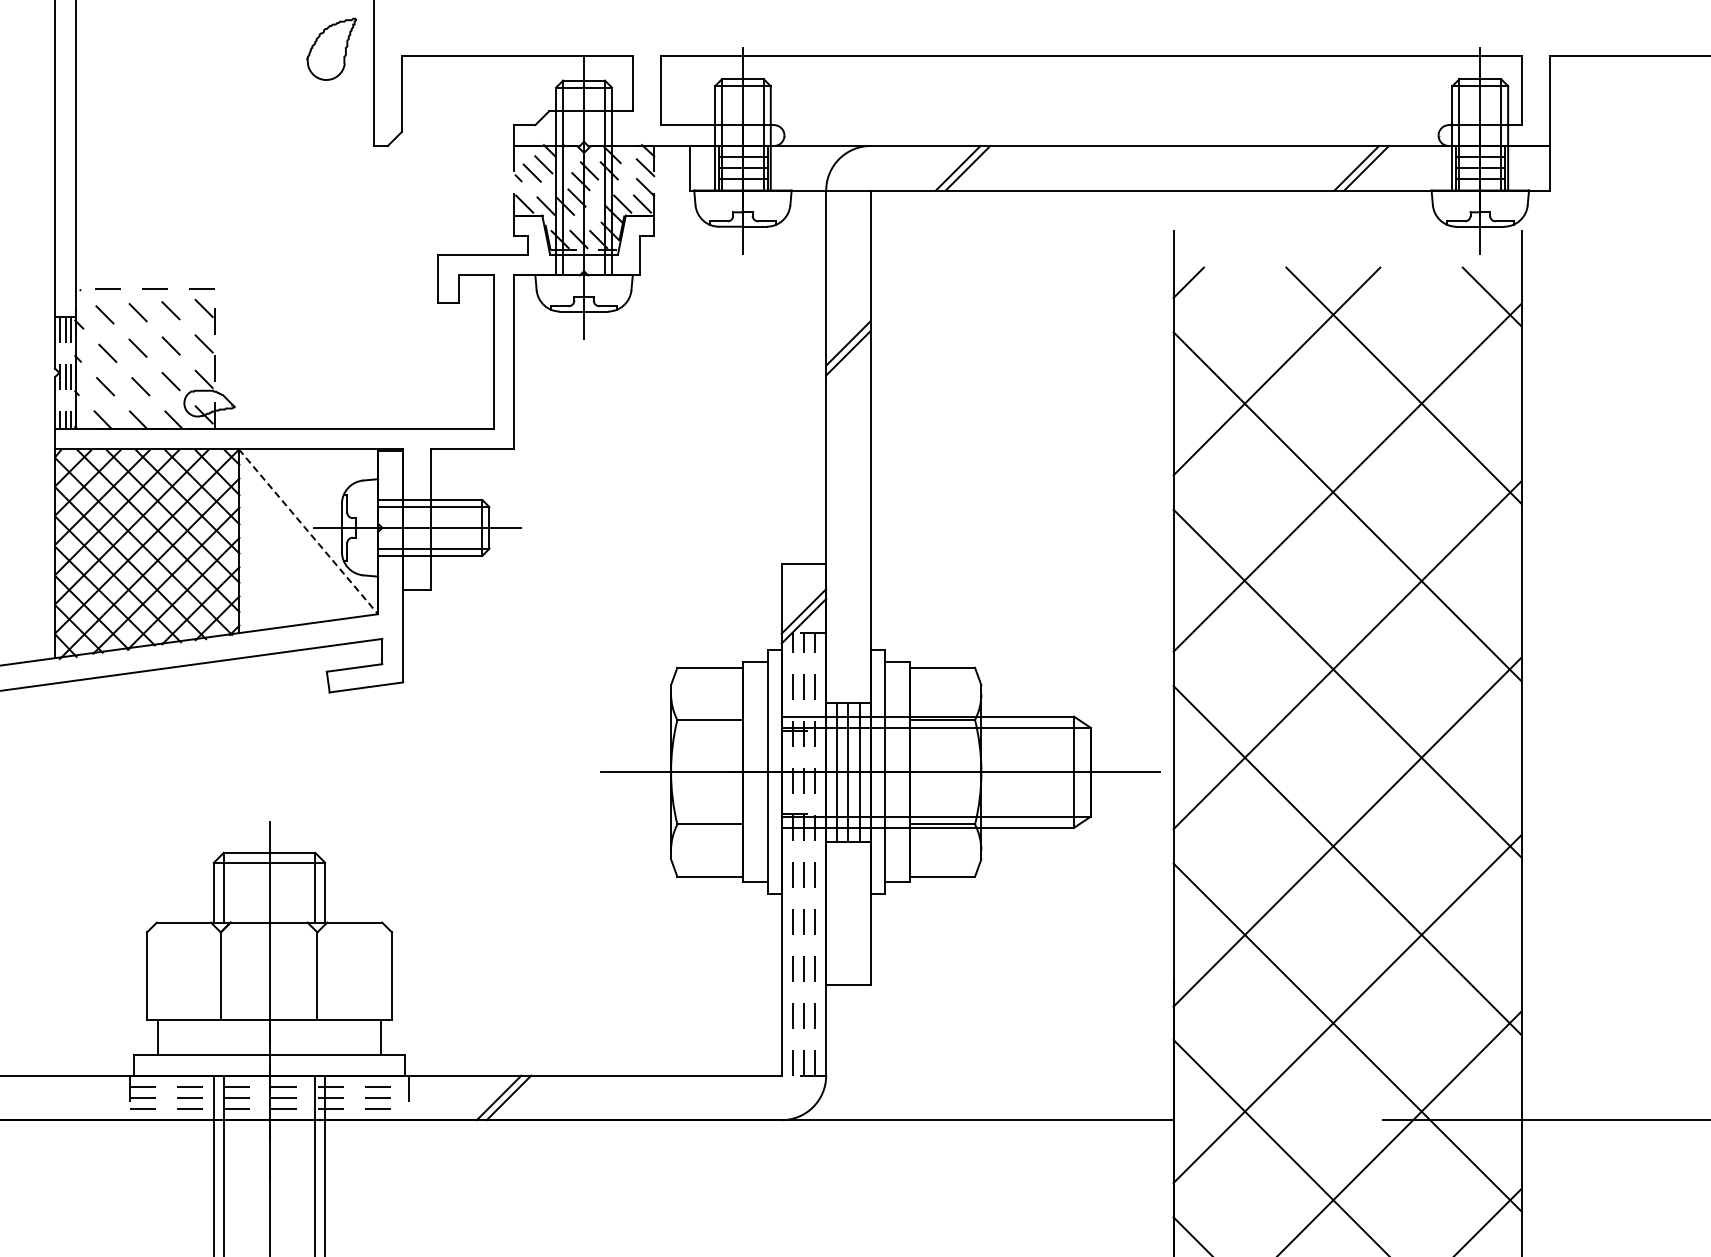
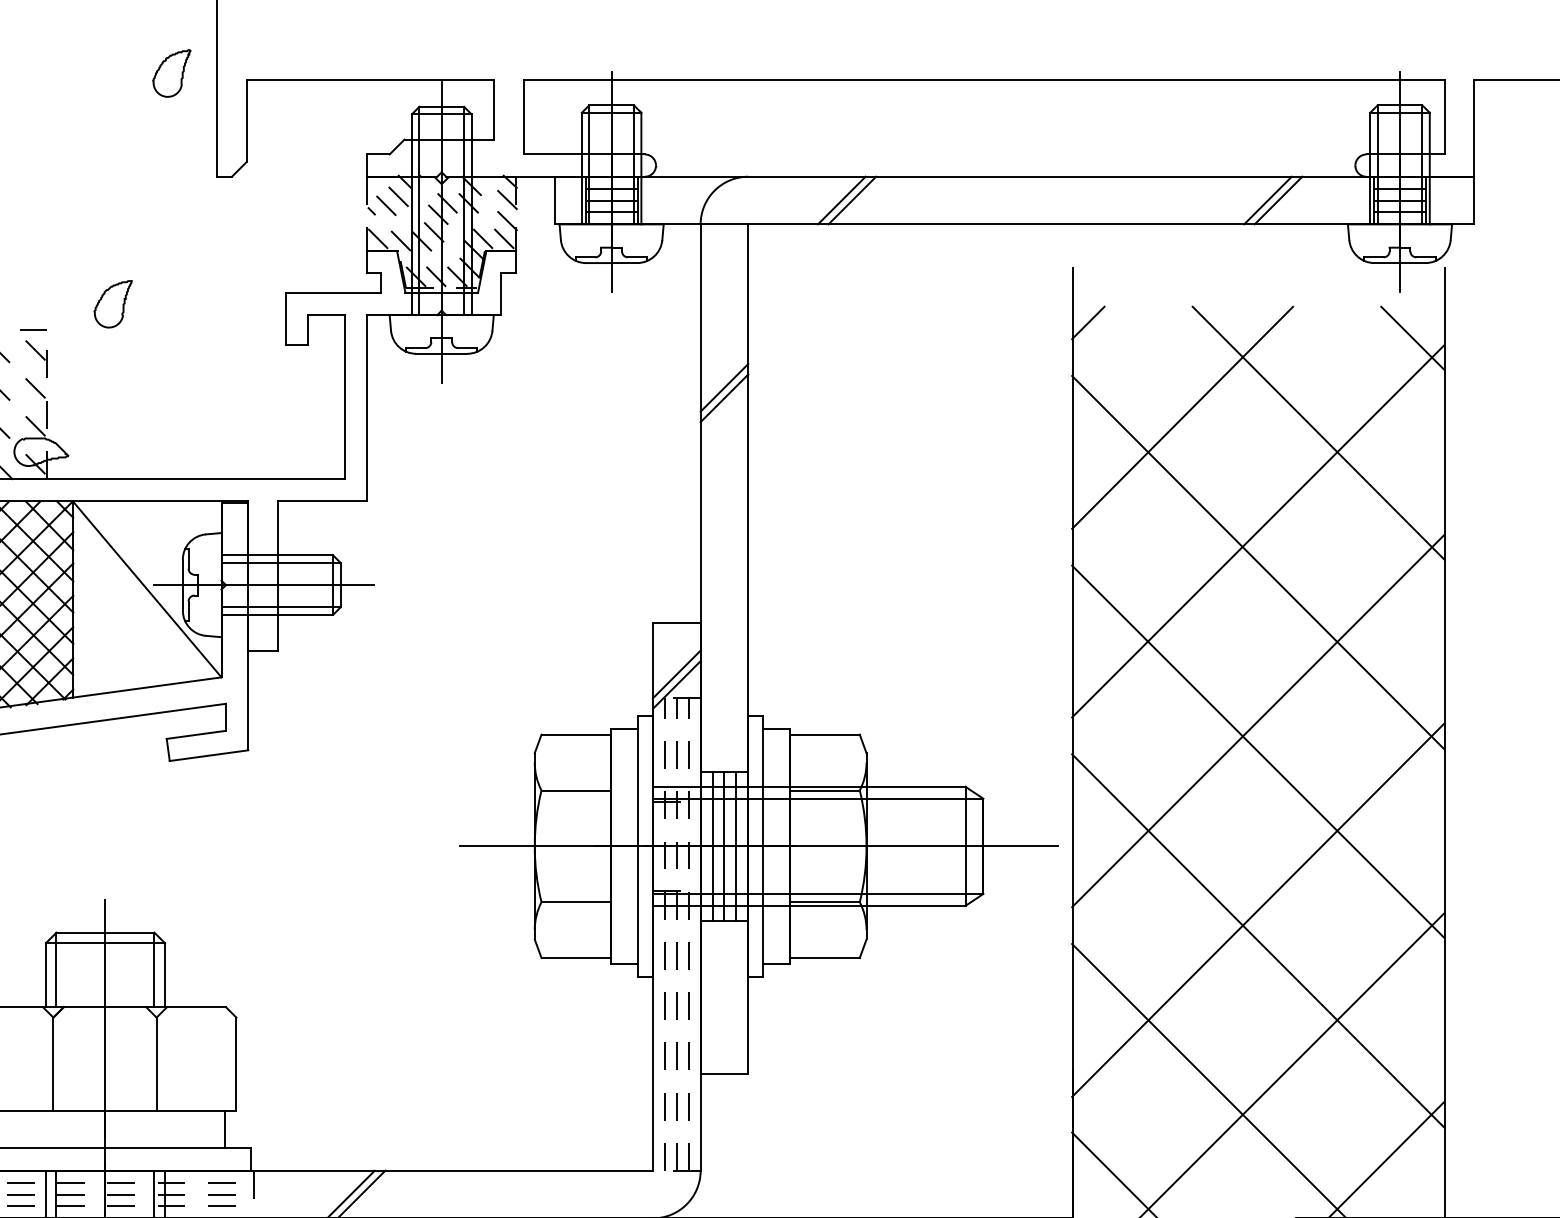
part: (331, 49) -> (171, 73), size x0.71
part: (276, 264) -> (112, 303), added
line: (308, 531) -> (147, 588), dashed -> solid

